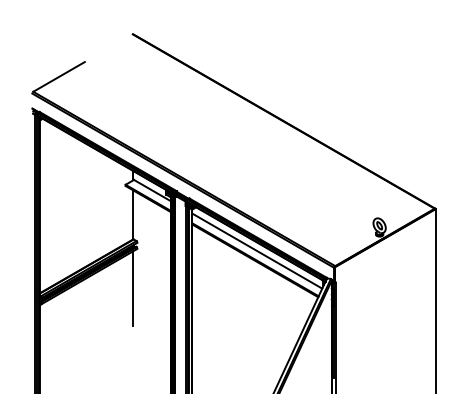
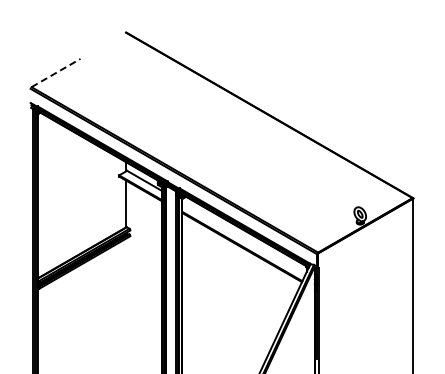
line: (59, 76) -> (56, 72), solid -> dashed
line: (256, 250) -> (243, 237), removed
line: (133, 288) -> (126, 273), removed

